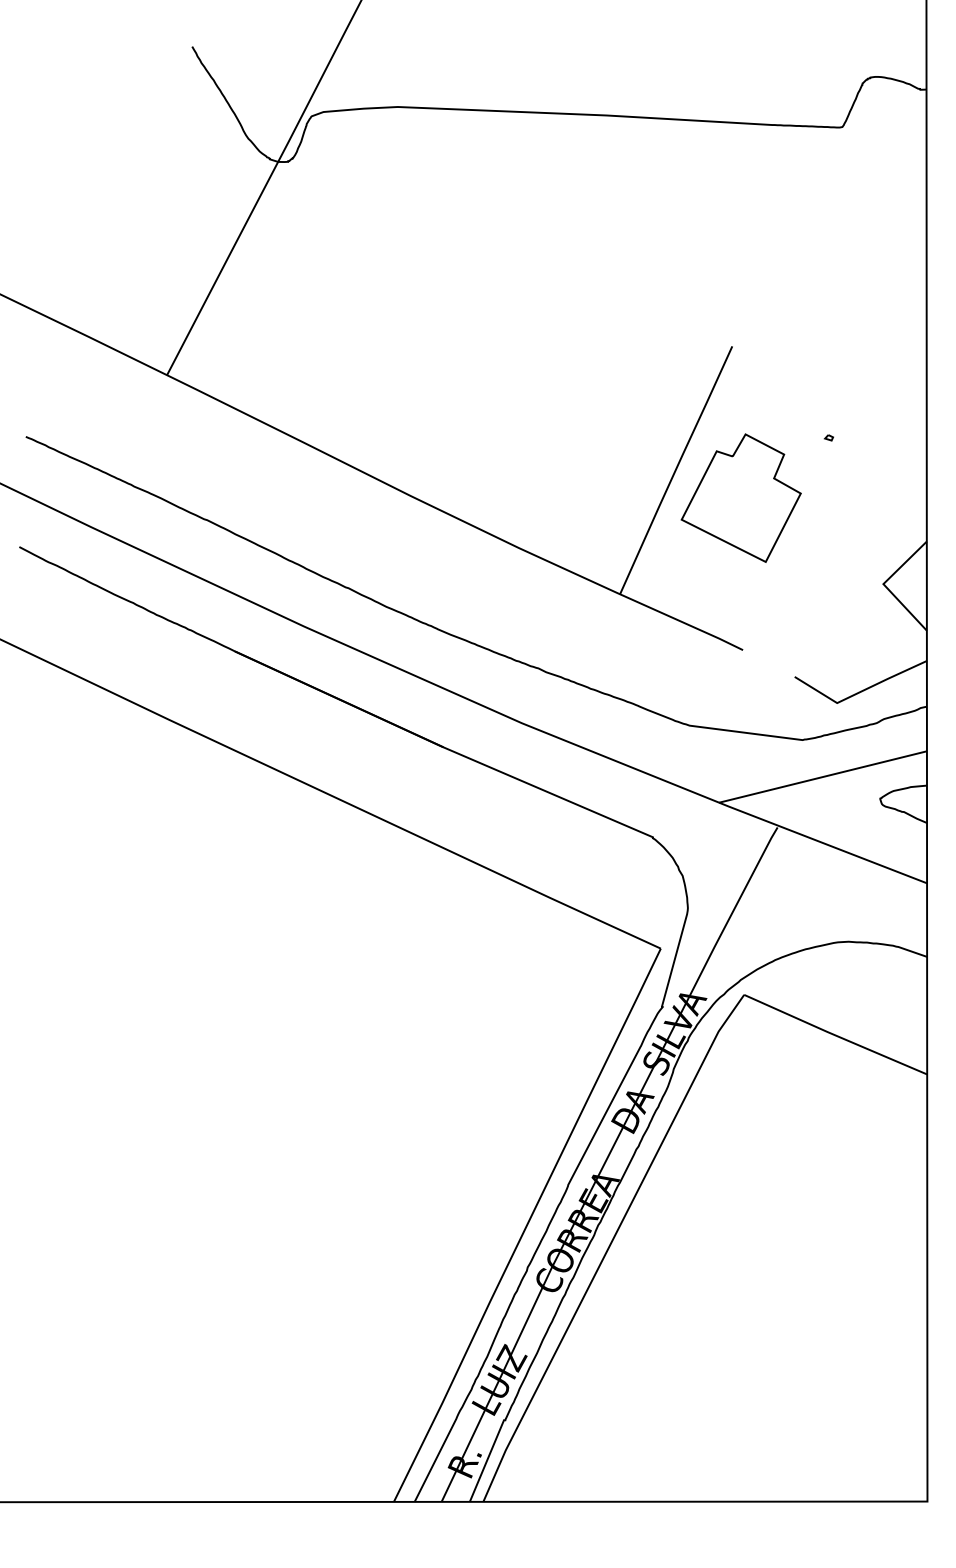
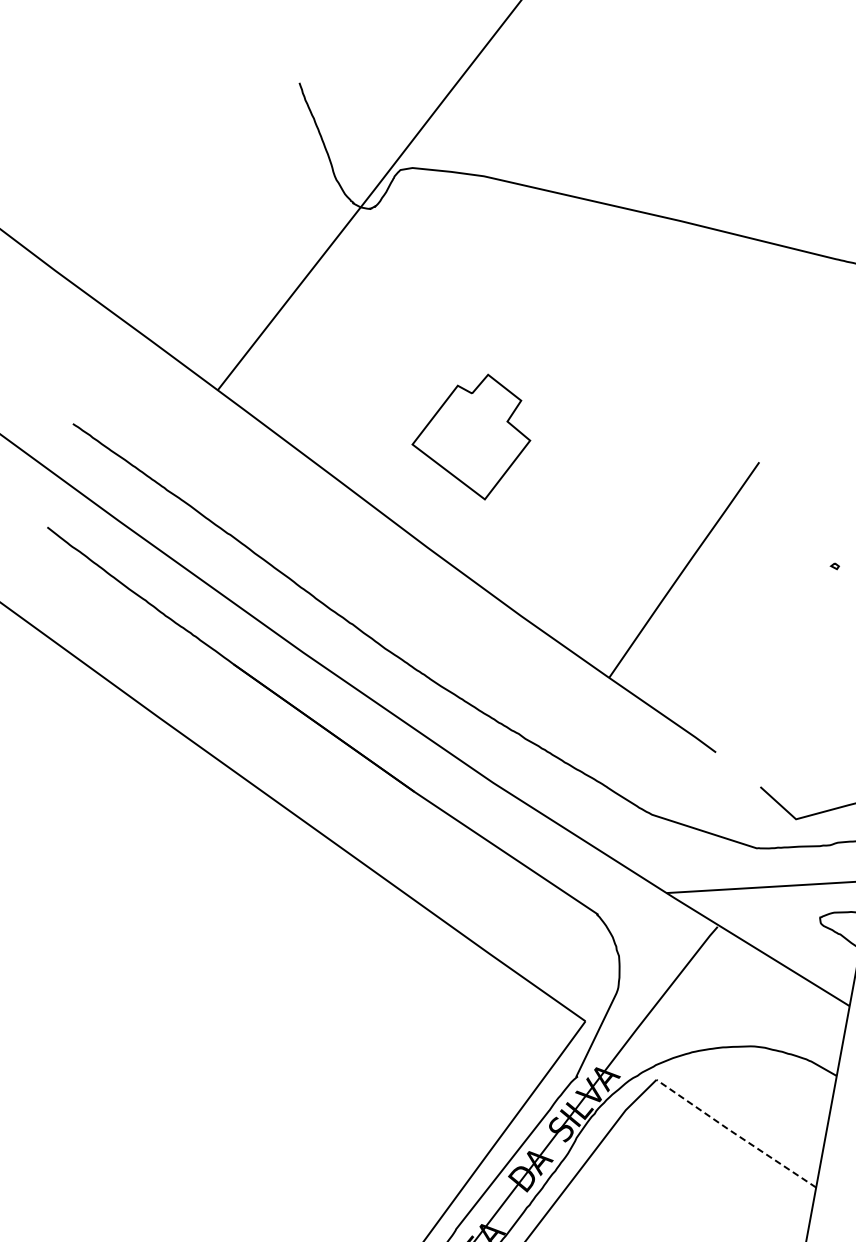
part: (740, 497) -> (472, 433), moved
line: (834, 1035) -> (735, 1134), solid -> dashed

